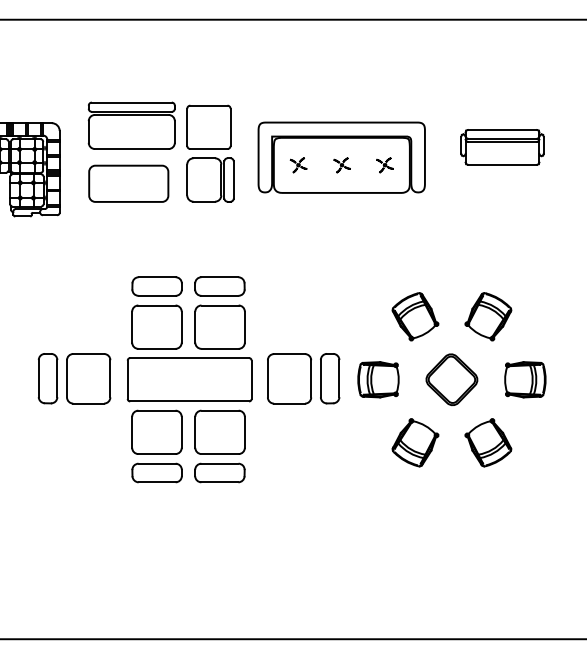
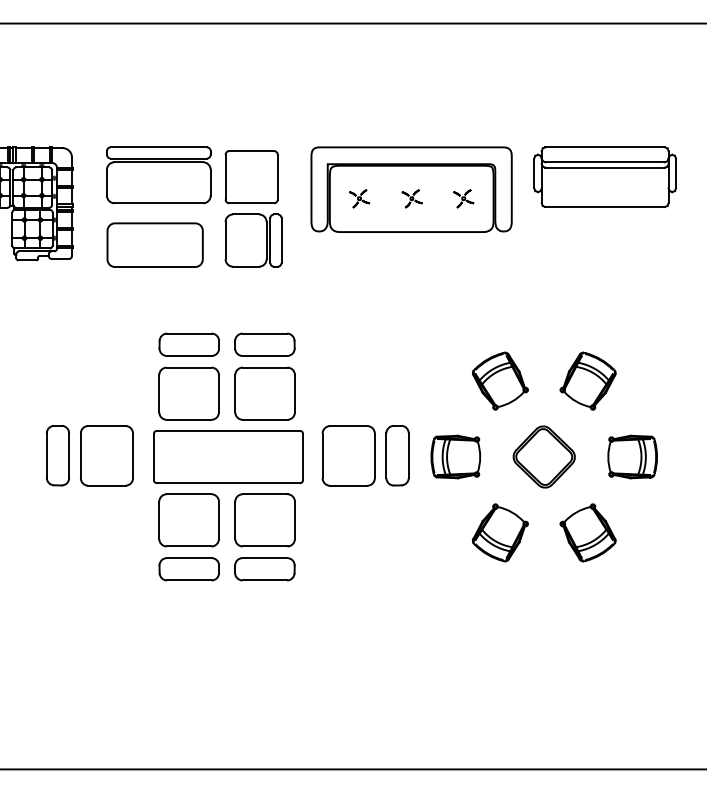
part: (502, 147) -> (605, 177), size x1.43
part: (160, 151) -> (193, 206), moved

